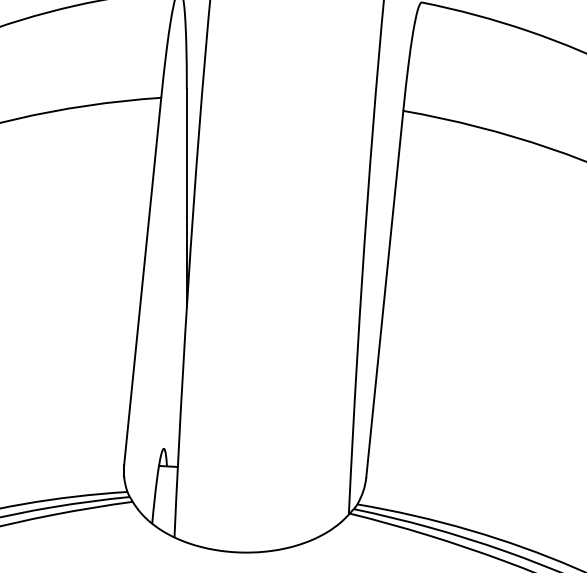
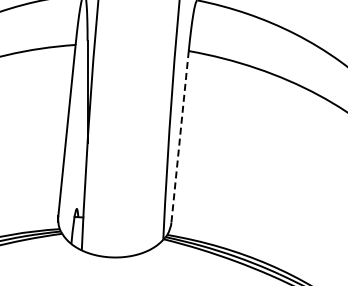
line: (385, 295) -> (180, 137), solid -> dashed

